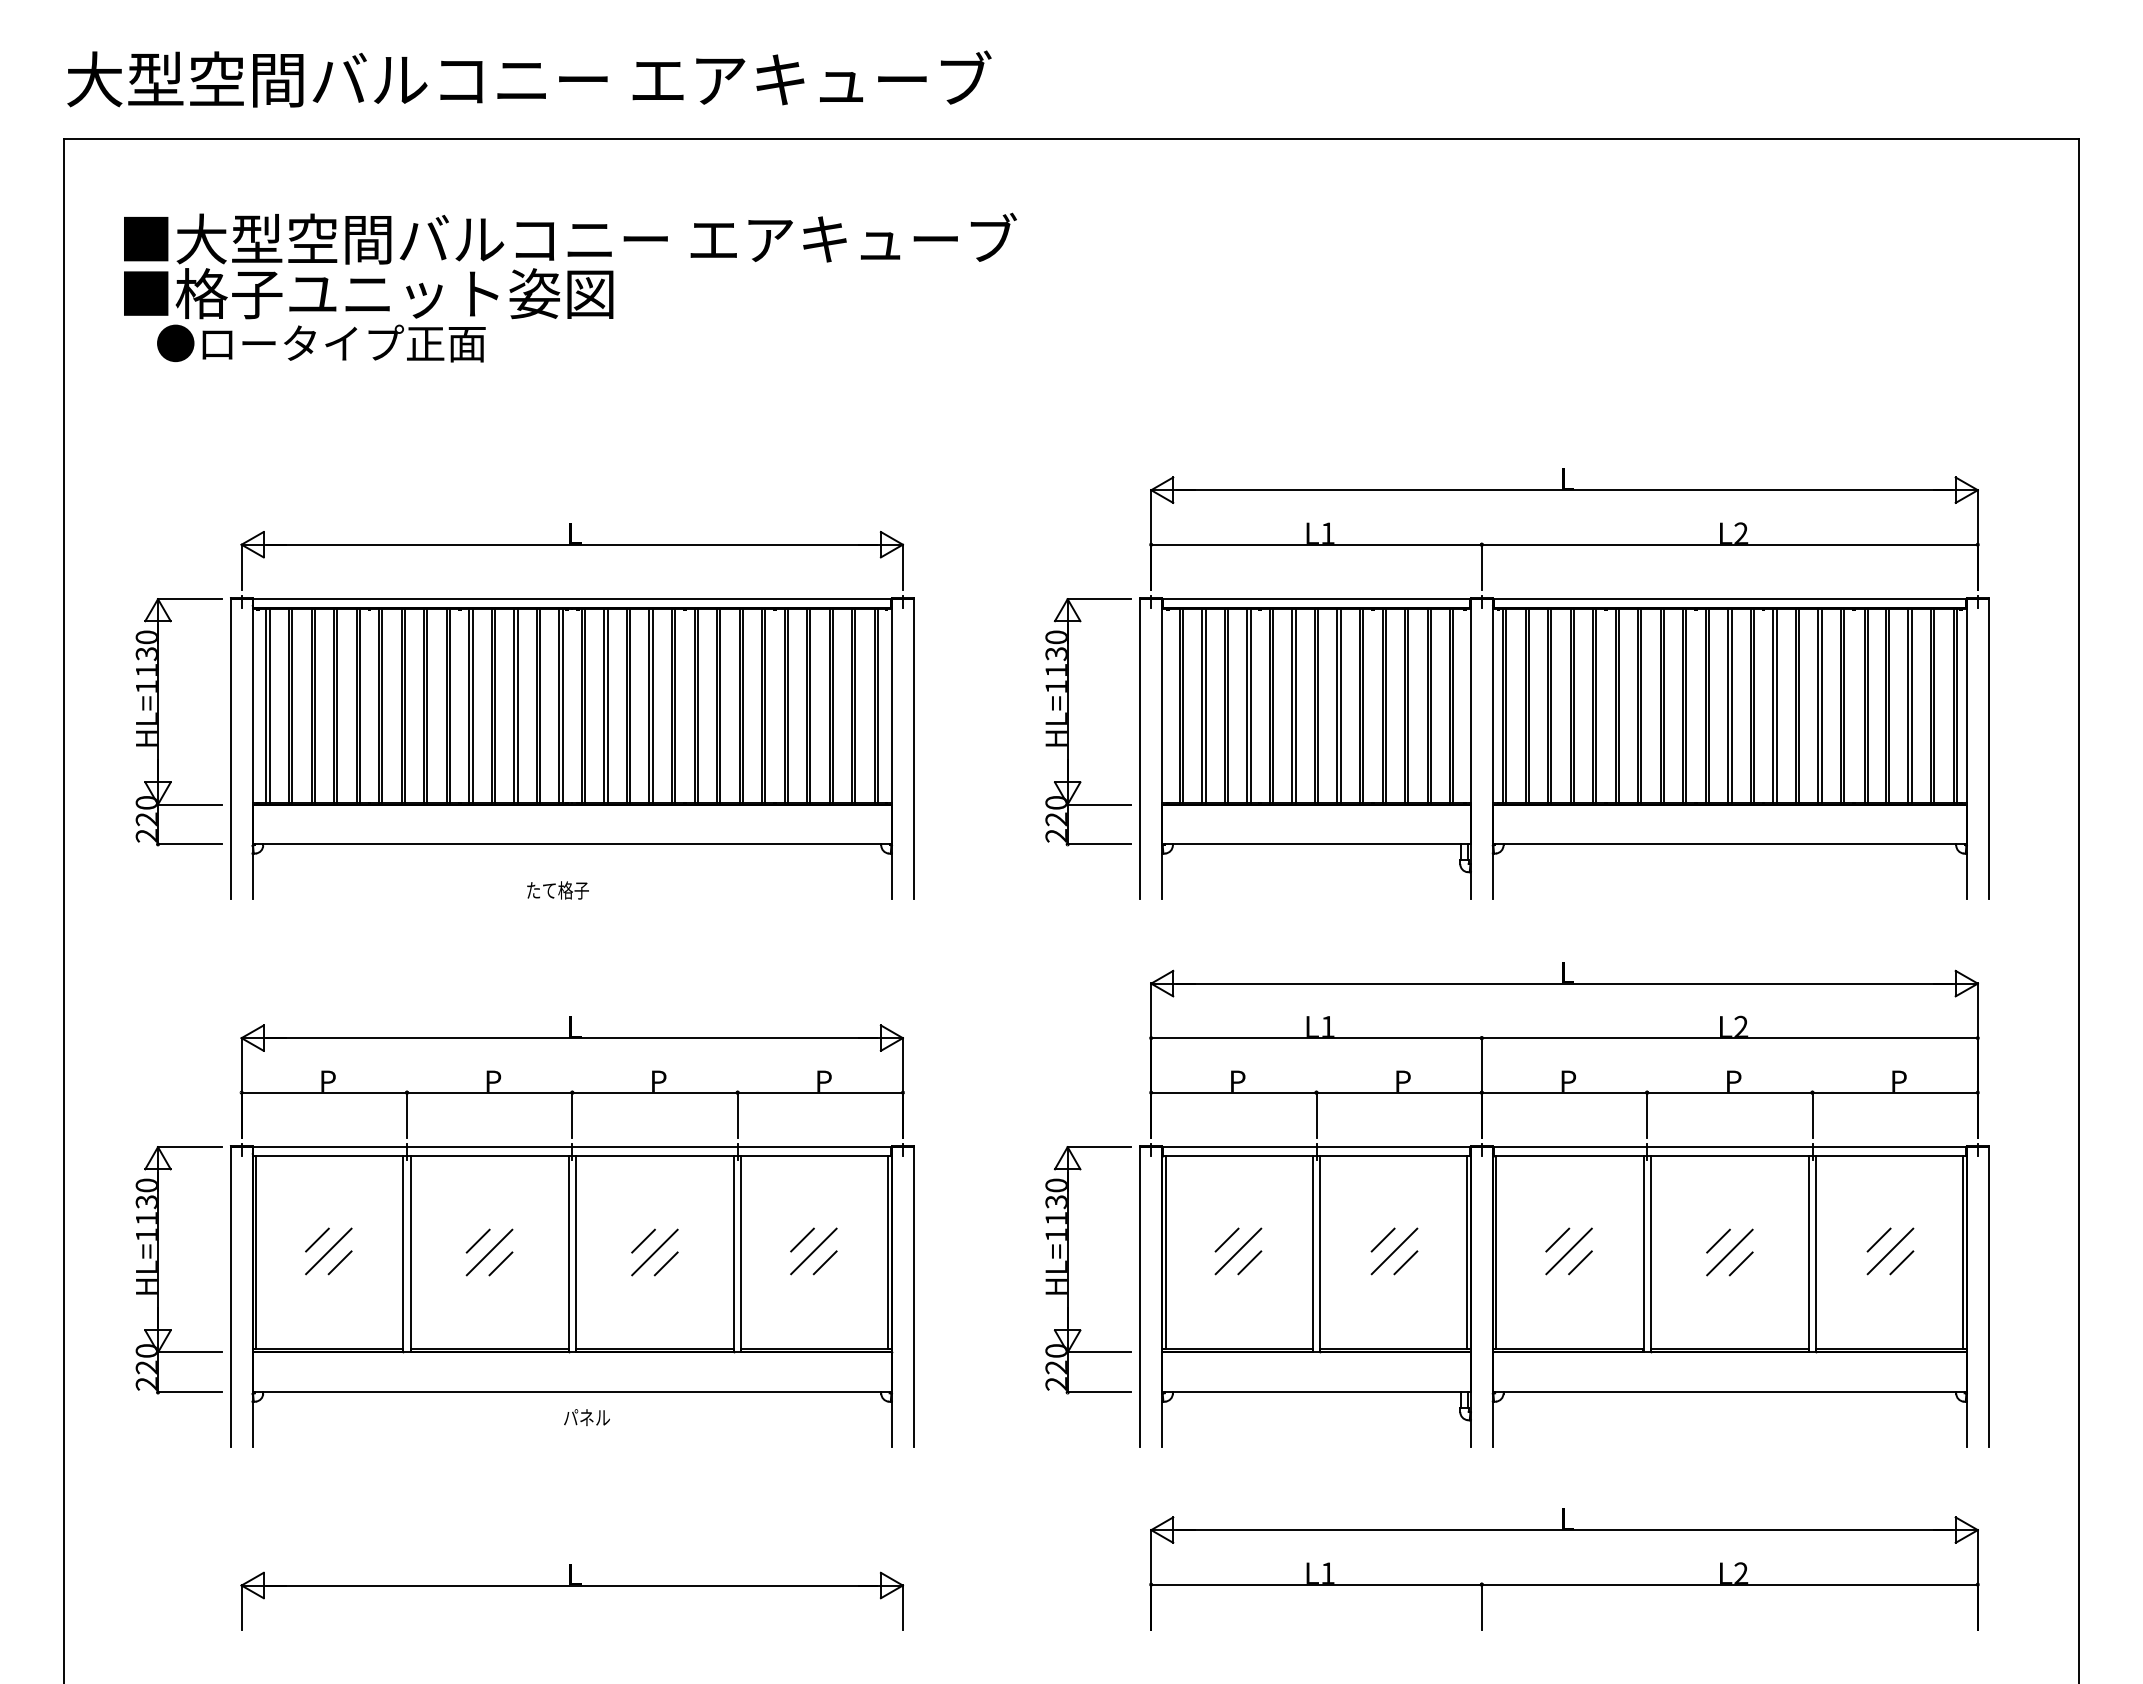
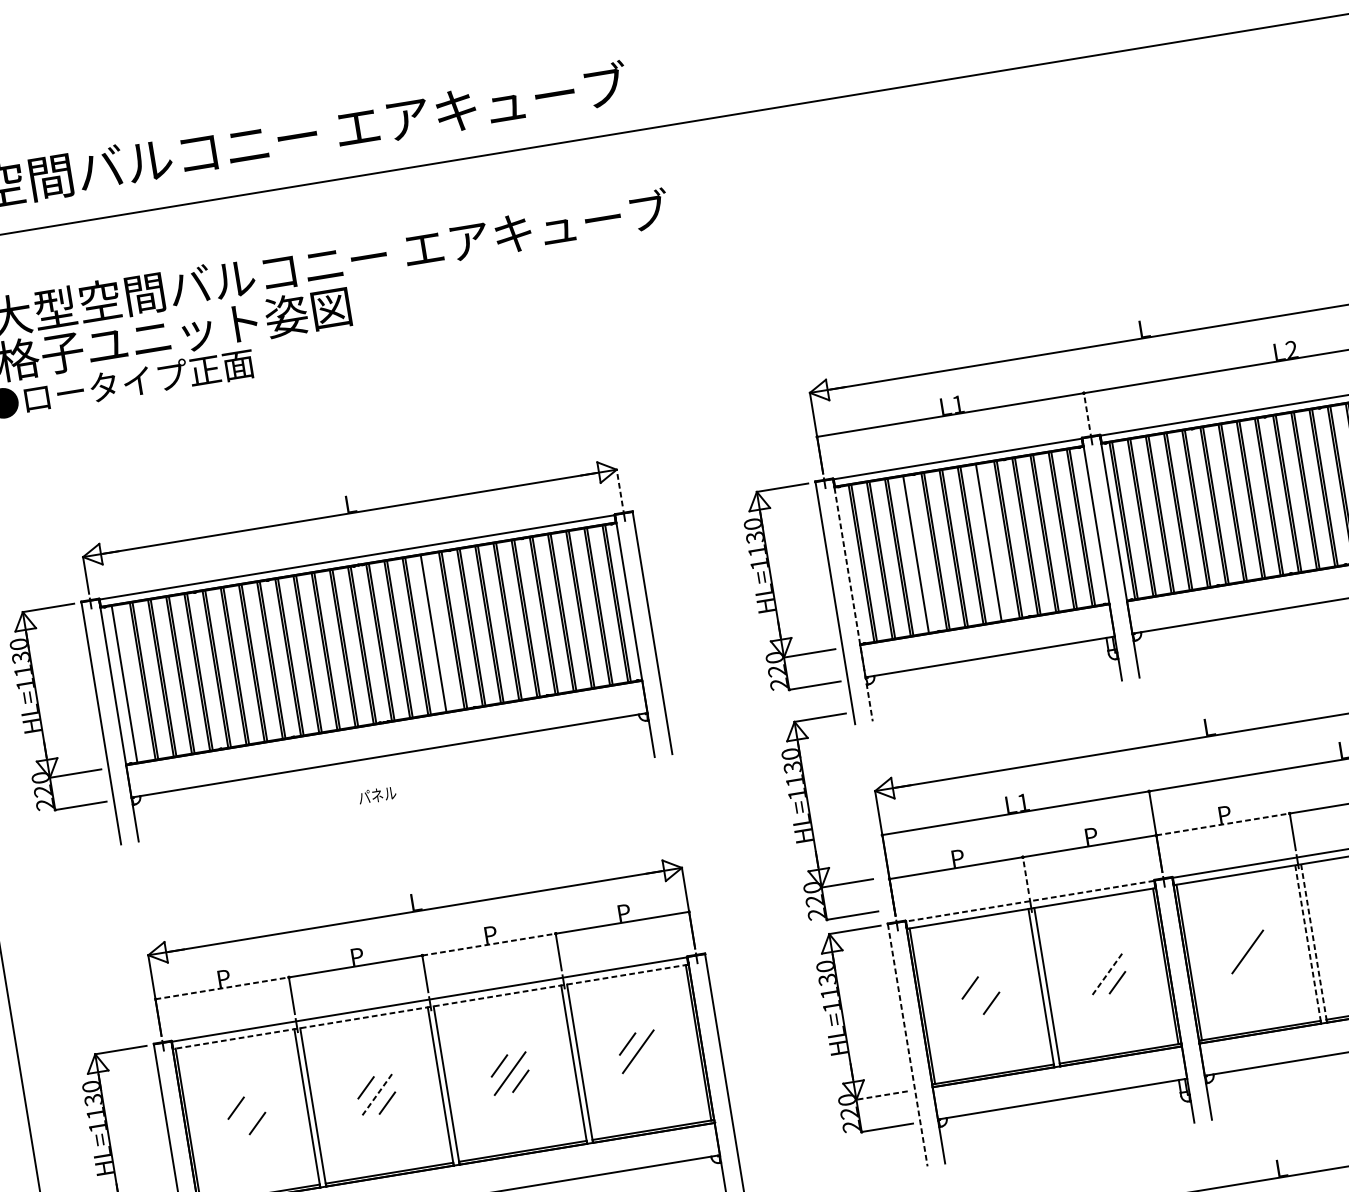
line: (902, 567) -> (619, 488), solid -> dashed
line: (1481, 567) -> (1086, 411), solid -> dashed
line: (269, 706) -> (127, 683), removed
line: (652, 706) -> (436, 633), removed
line: (1250, 706) -> (918, 554), removed
line: (1340, 706) -> (991, 542), removed
line: (1162, 749) -> (853, 600), solid -> dashed
text: (557, 890) -> (383, 794), たて格子 -> パネル
part: (1068, 1007) -> (811, 821), added
line: (324, 1092) -> (222, 988), solid -> dashed
line: (654, 1092) -> (488, 944), solid -> dashed
line: (1564, 1092) -> (1223, 824), solid -> dashed
line: (1316, 1115) -> (1025, 875), solid -> dashed
line: (1316, 1147) -> (1030, 901), solid -> dashed
line: (571, 1156) -> (430, 1007), solid -> dashed
line: (1382, 1239) -> (1095, 966), removed
line: (1557, 1239) -> (1236, 943), removed
line: (328, 1251) -> (246, 1115), removed
line: (1238, 1251) -> (980, 995), removed
line: (1394, 1251) -> (1106, 975), solid -> dashed
line: (489, 1252) -> (376, 1095), solid -> dashed
line: (1643, 1254) -> (1308, 944), solid -> dashed
line: (1650, 1254) -> (1313, 943), solid -> dashed
line: (824, 1262) -> (648, 1059), removed
line: (1580, 1262) -> (1258, 959), removed
line: (1140, 1297) -> (907, 1045), solid -> dashed
line: (1099, 1352) -> (882, 1095), solid -> dashed

